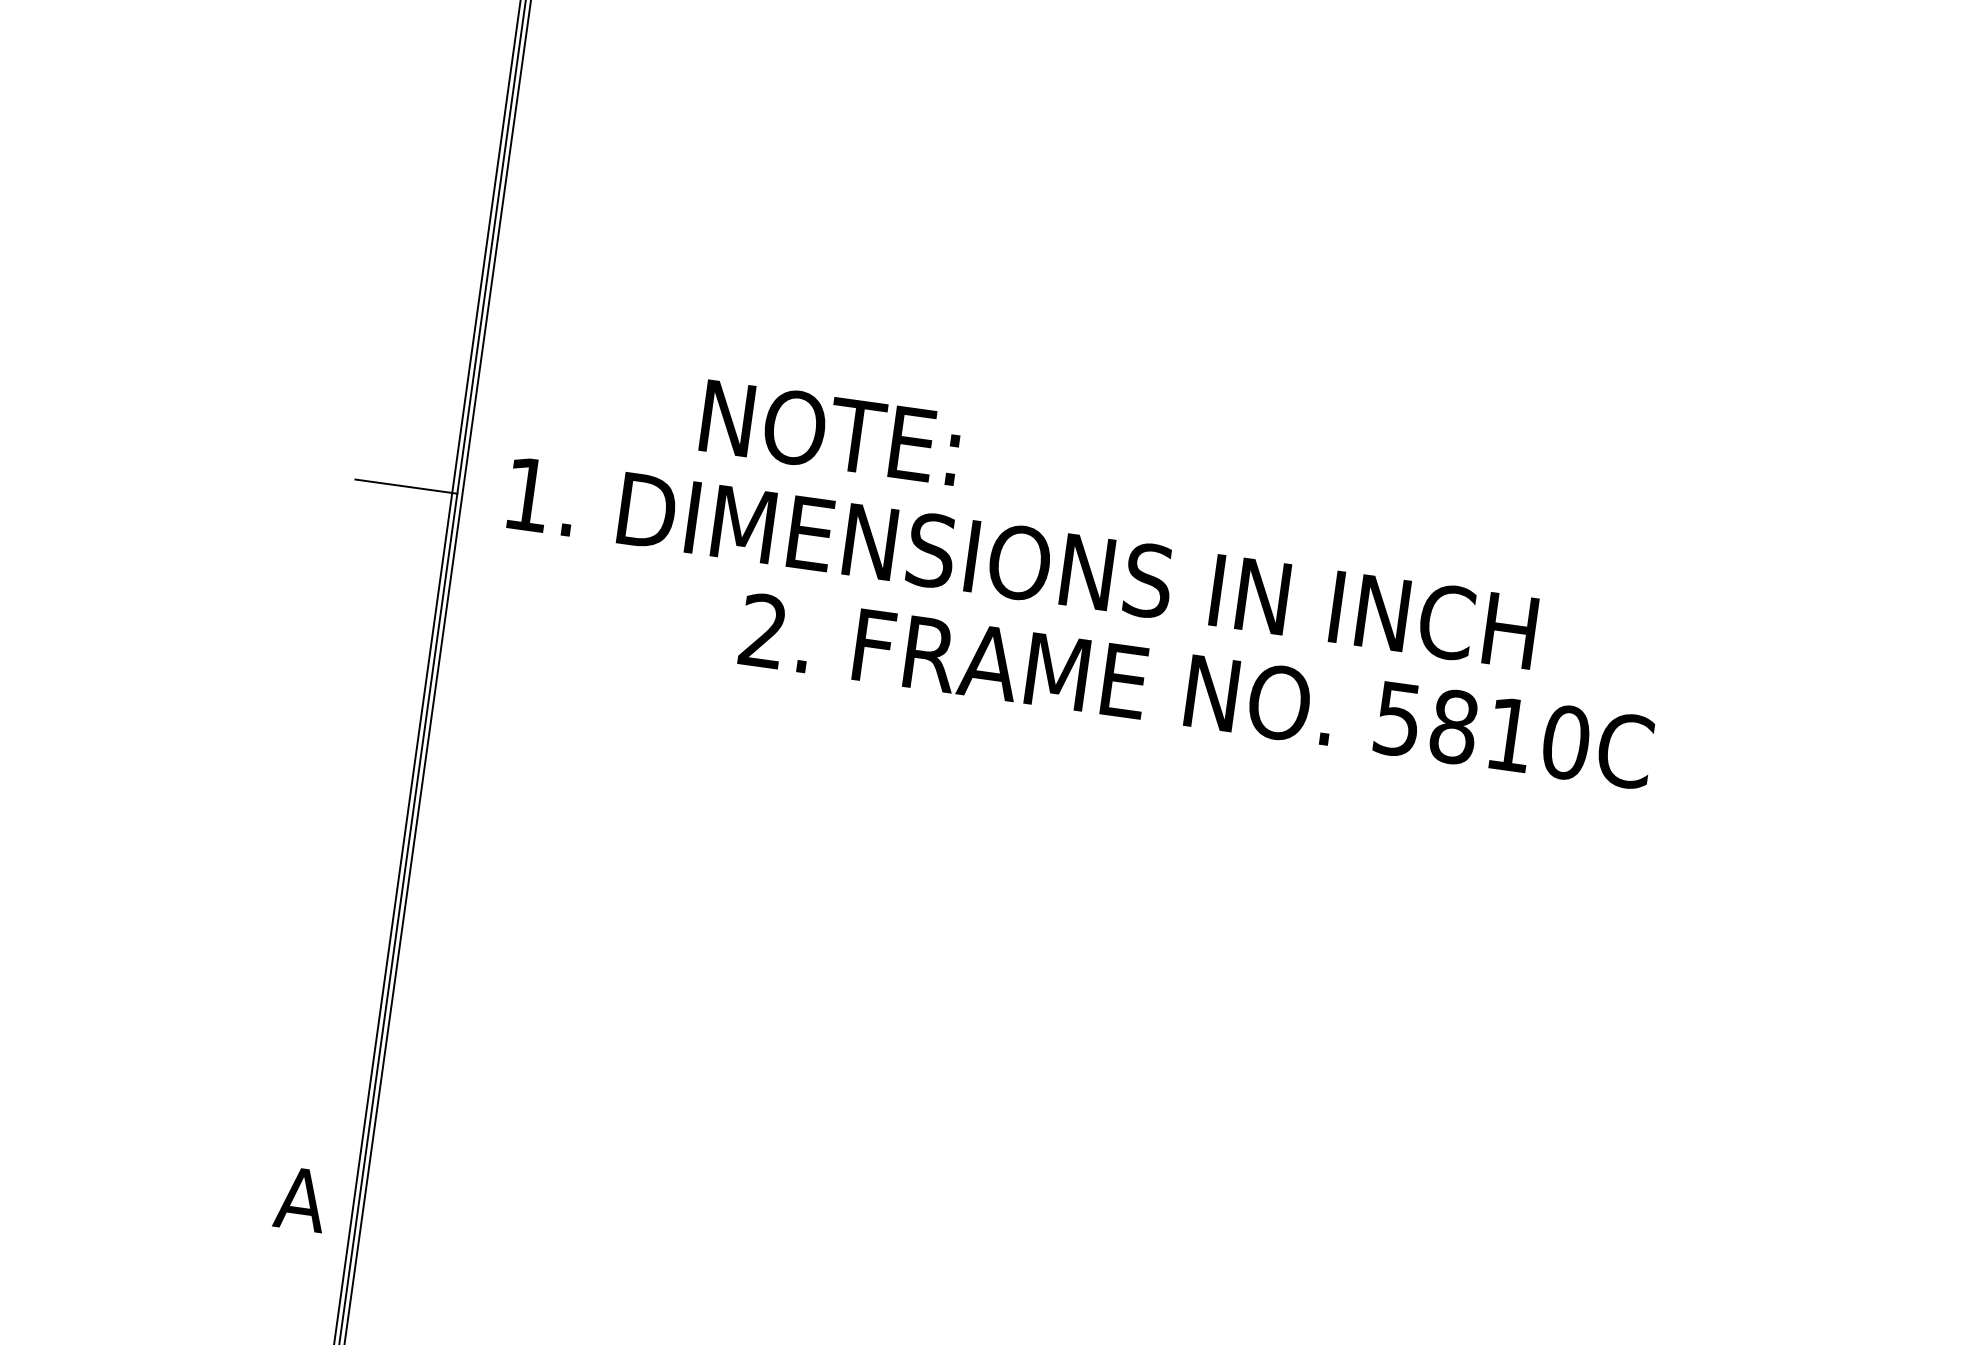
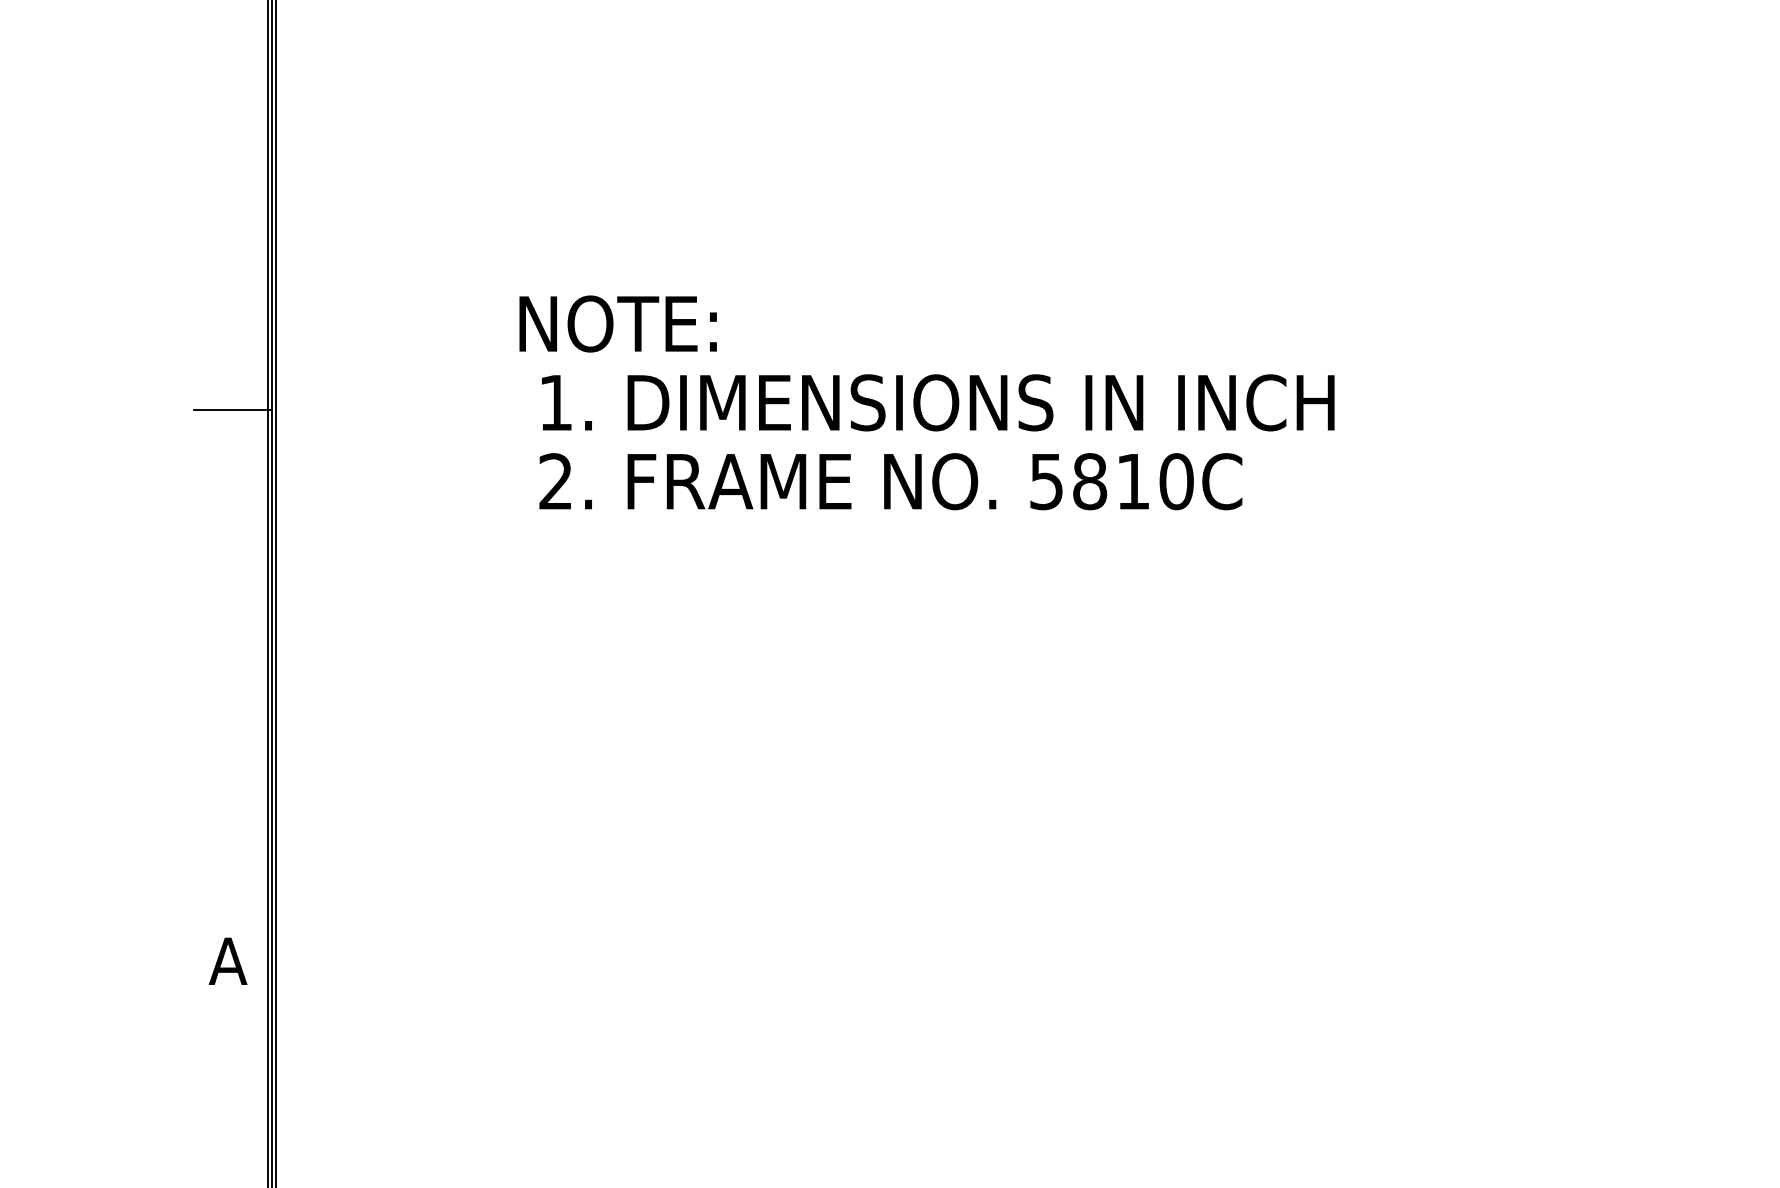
text: (829, 431) -> (617, 323), moved
text: (1022, 562) -> (938, 402), moved
text: (1196, 691) -> (890, 481), moved

